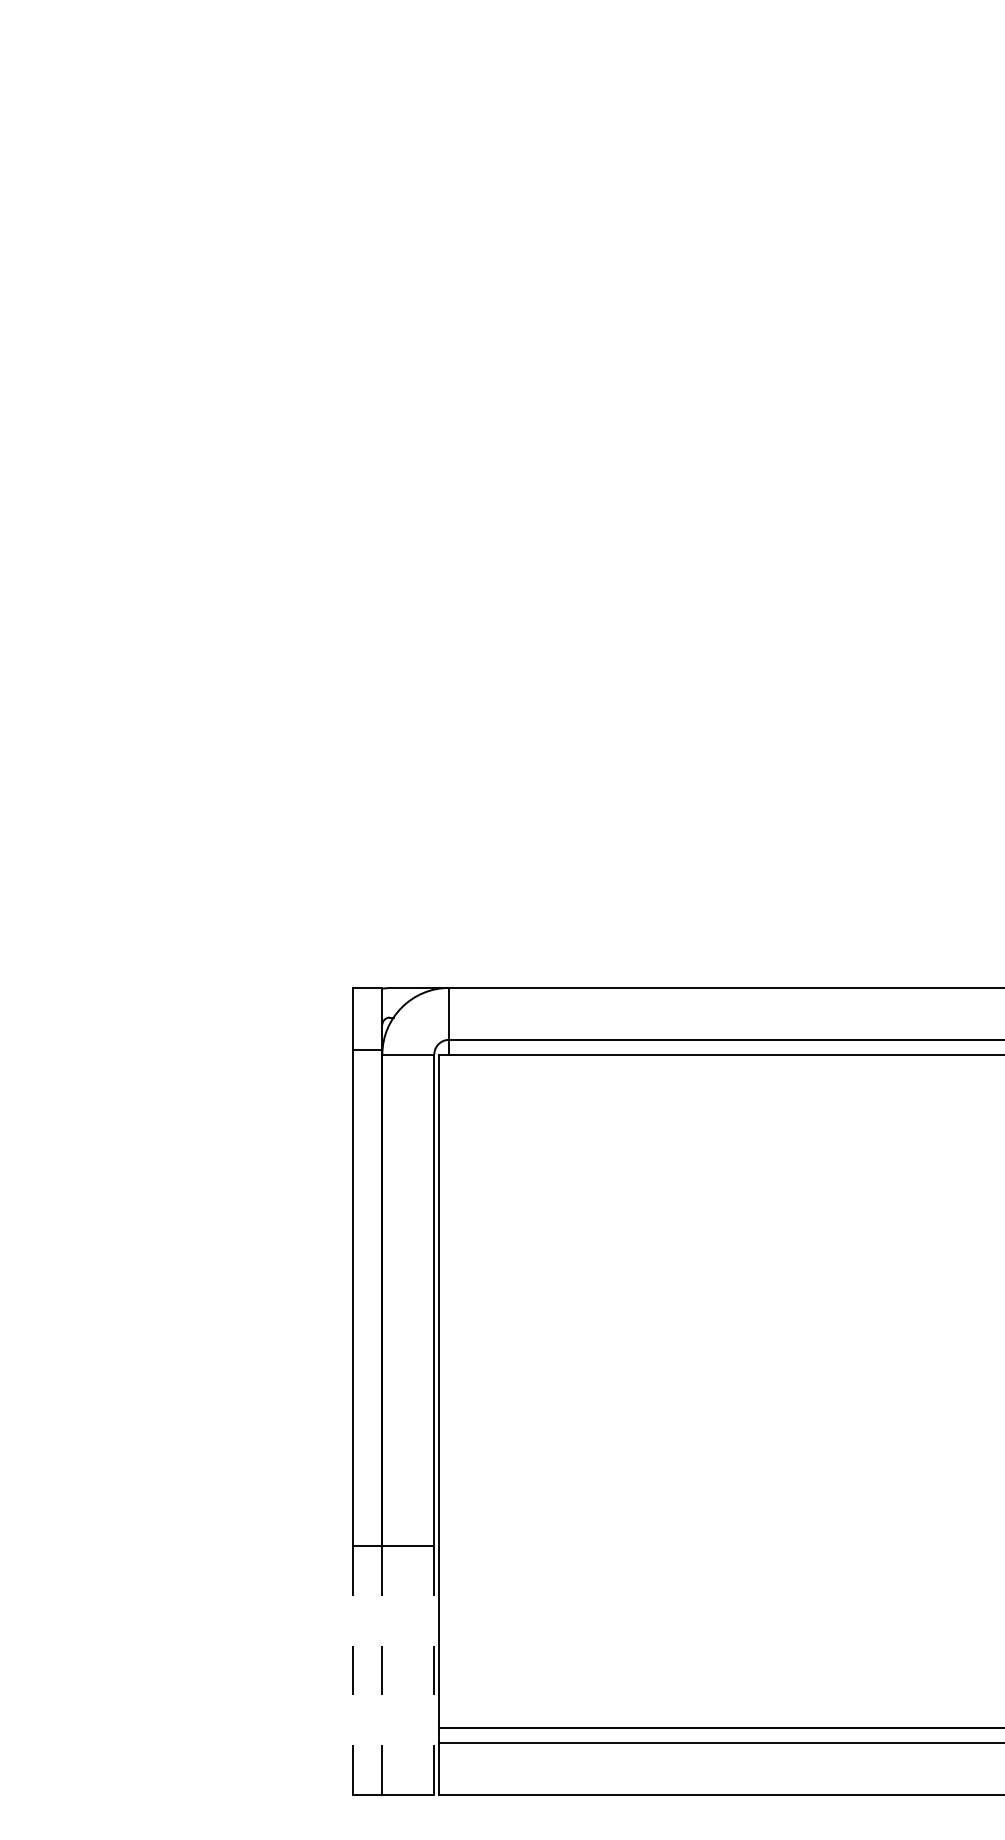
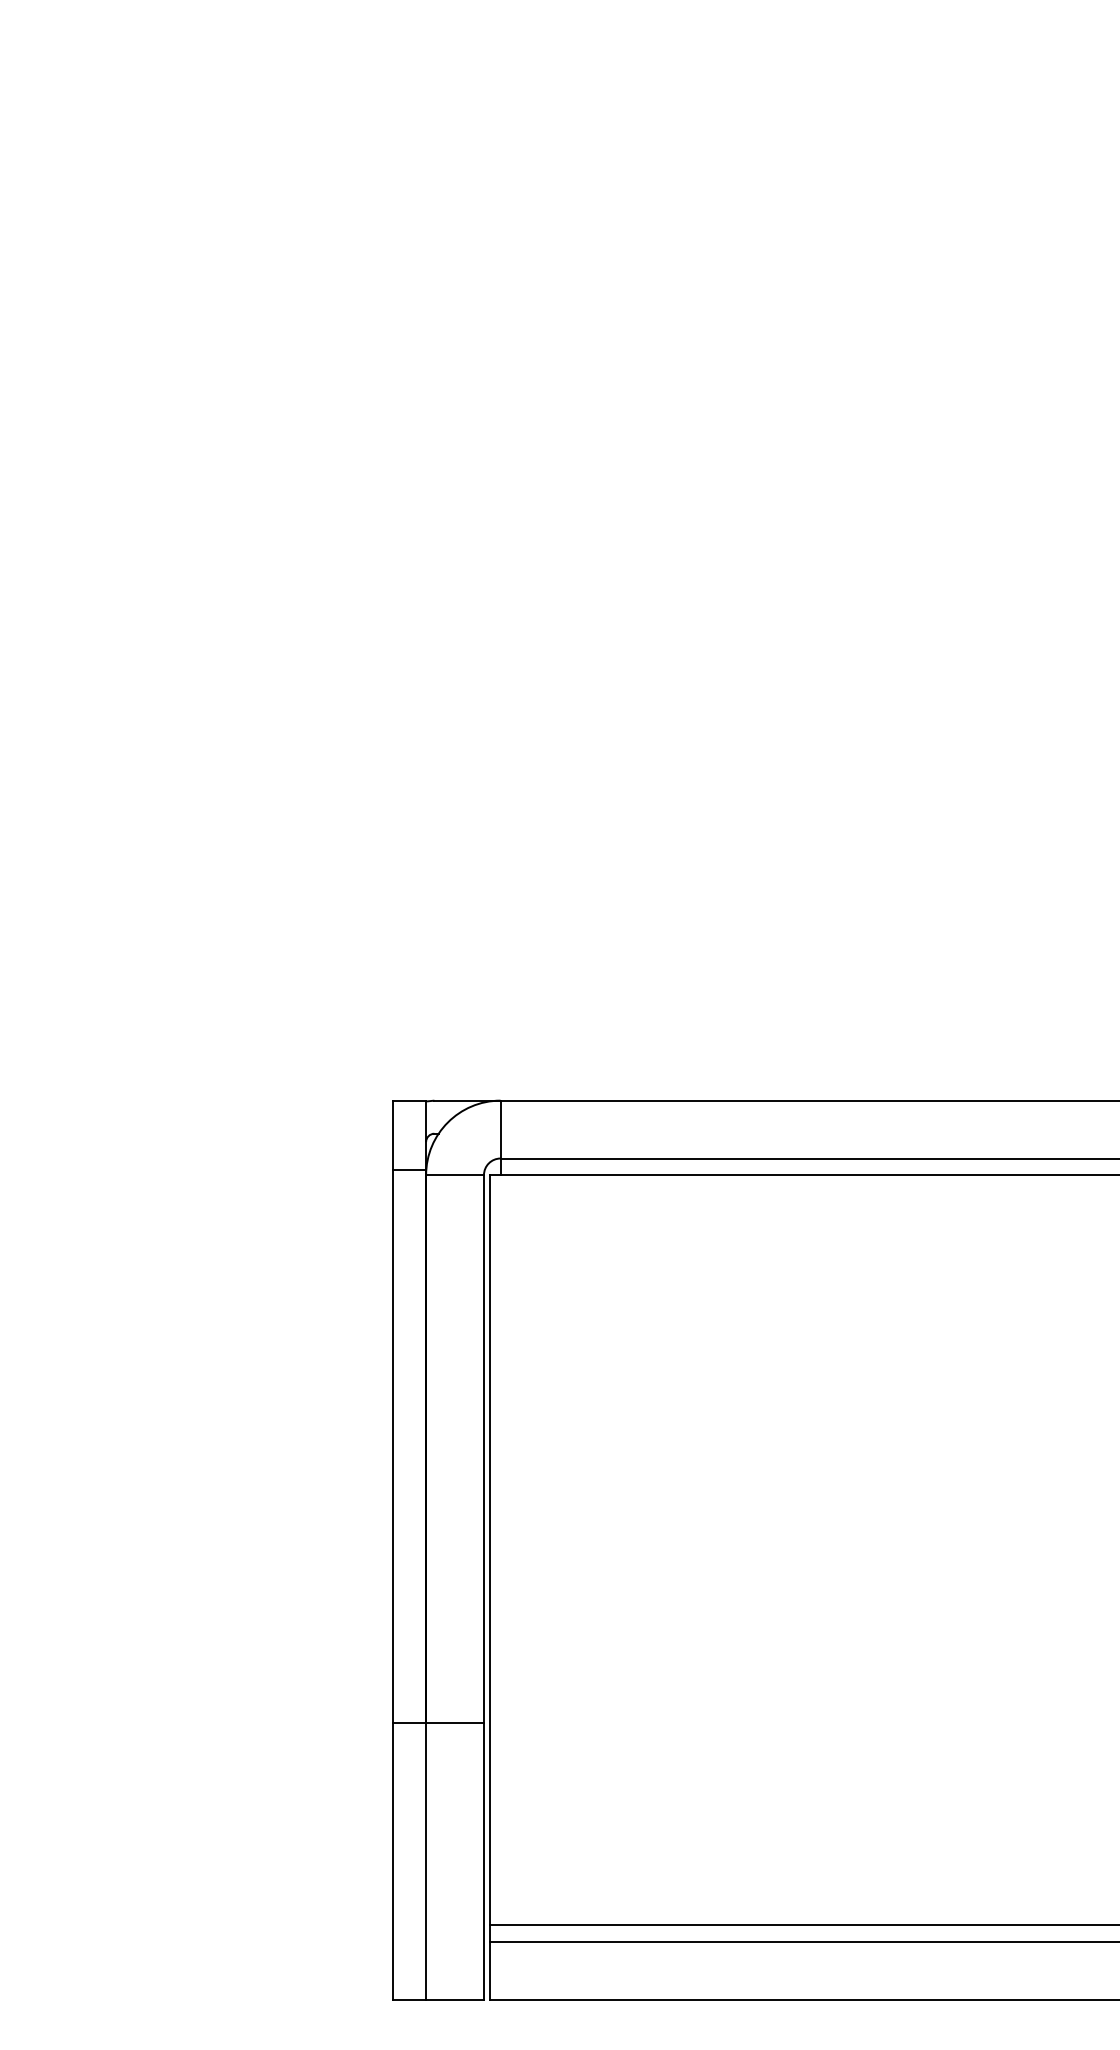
line: (382, 1669) -> (426, 1860), dashed -> solid
line: (353, 1670) -> (393, 1861), dashed -> solid
line: (433, 1670) -> (483, 1861), dashed -> solid

